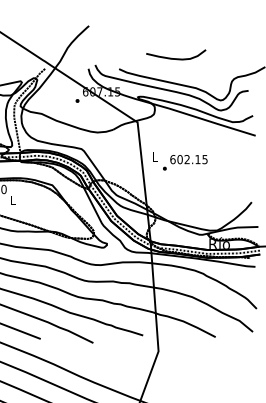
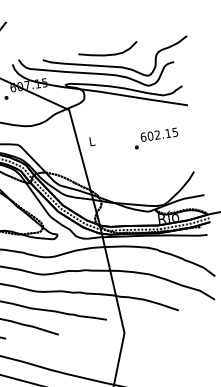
curve: (176, 58) -> (109, 54), moved
text: (185, 162) -> (156, 138), moved

